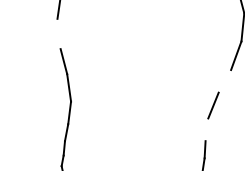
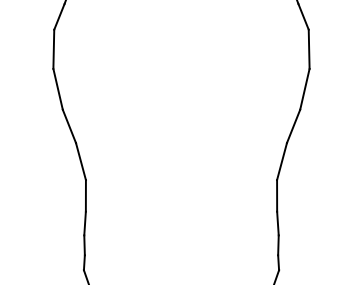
line: (58, 33) -> (57, 88), added
line: (224, 81) -> (293, 126), added
line: (207, 129) -> (277, 195), added

